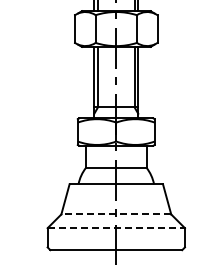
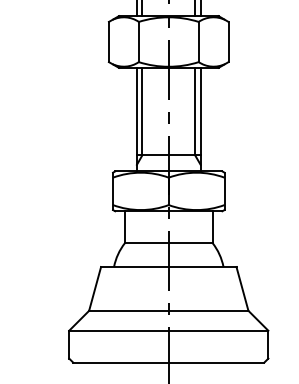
line: (116, 214) -> (169, 310), dashed -> solid
line: (116, 228) -> (169, 331), dashed -> solid

